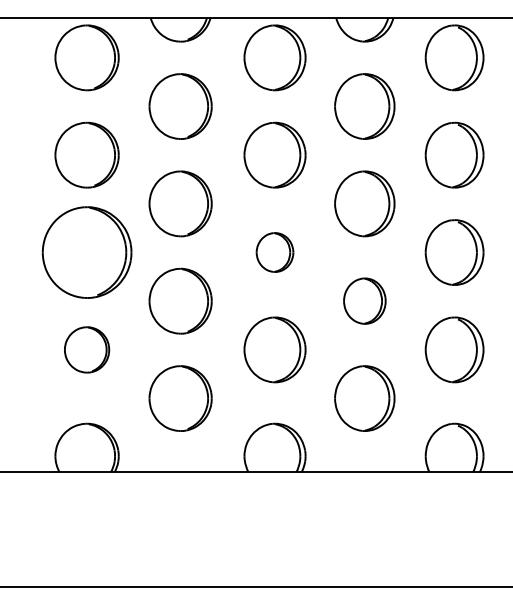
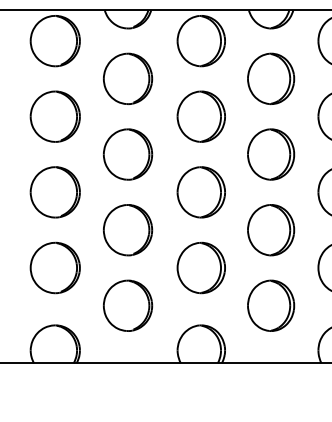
part: (86, 252) -> (54, 192), size x0.71
part: (274, 252) -> (200, 192), size x1.67
part: (364, 300) -> (270, 229), size x1.43
part: (86, 349) -> (54, 267), size x1.43

